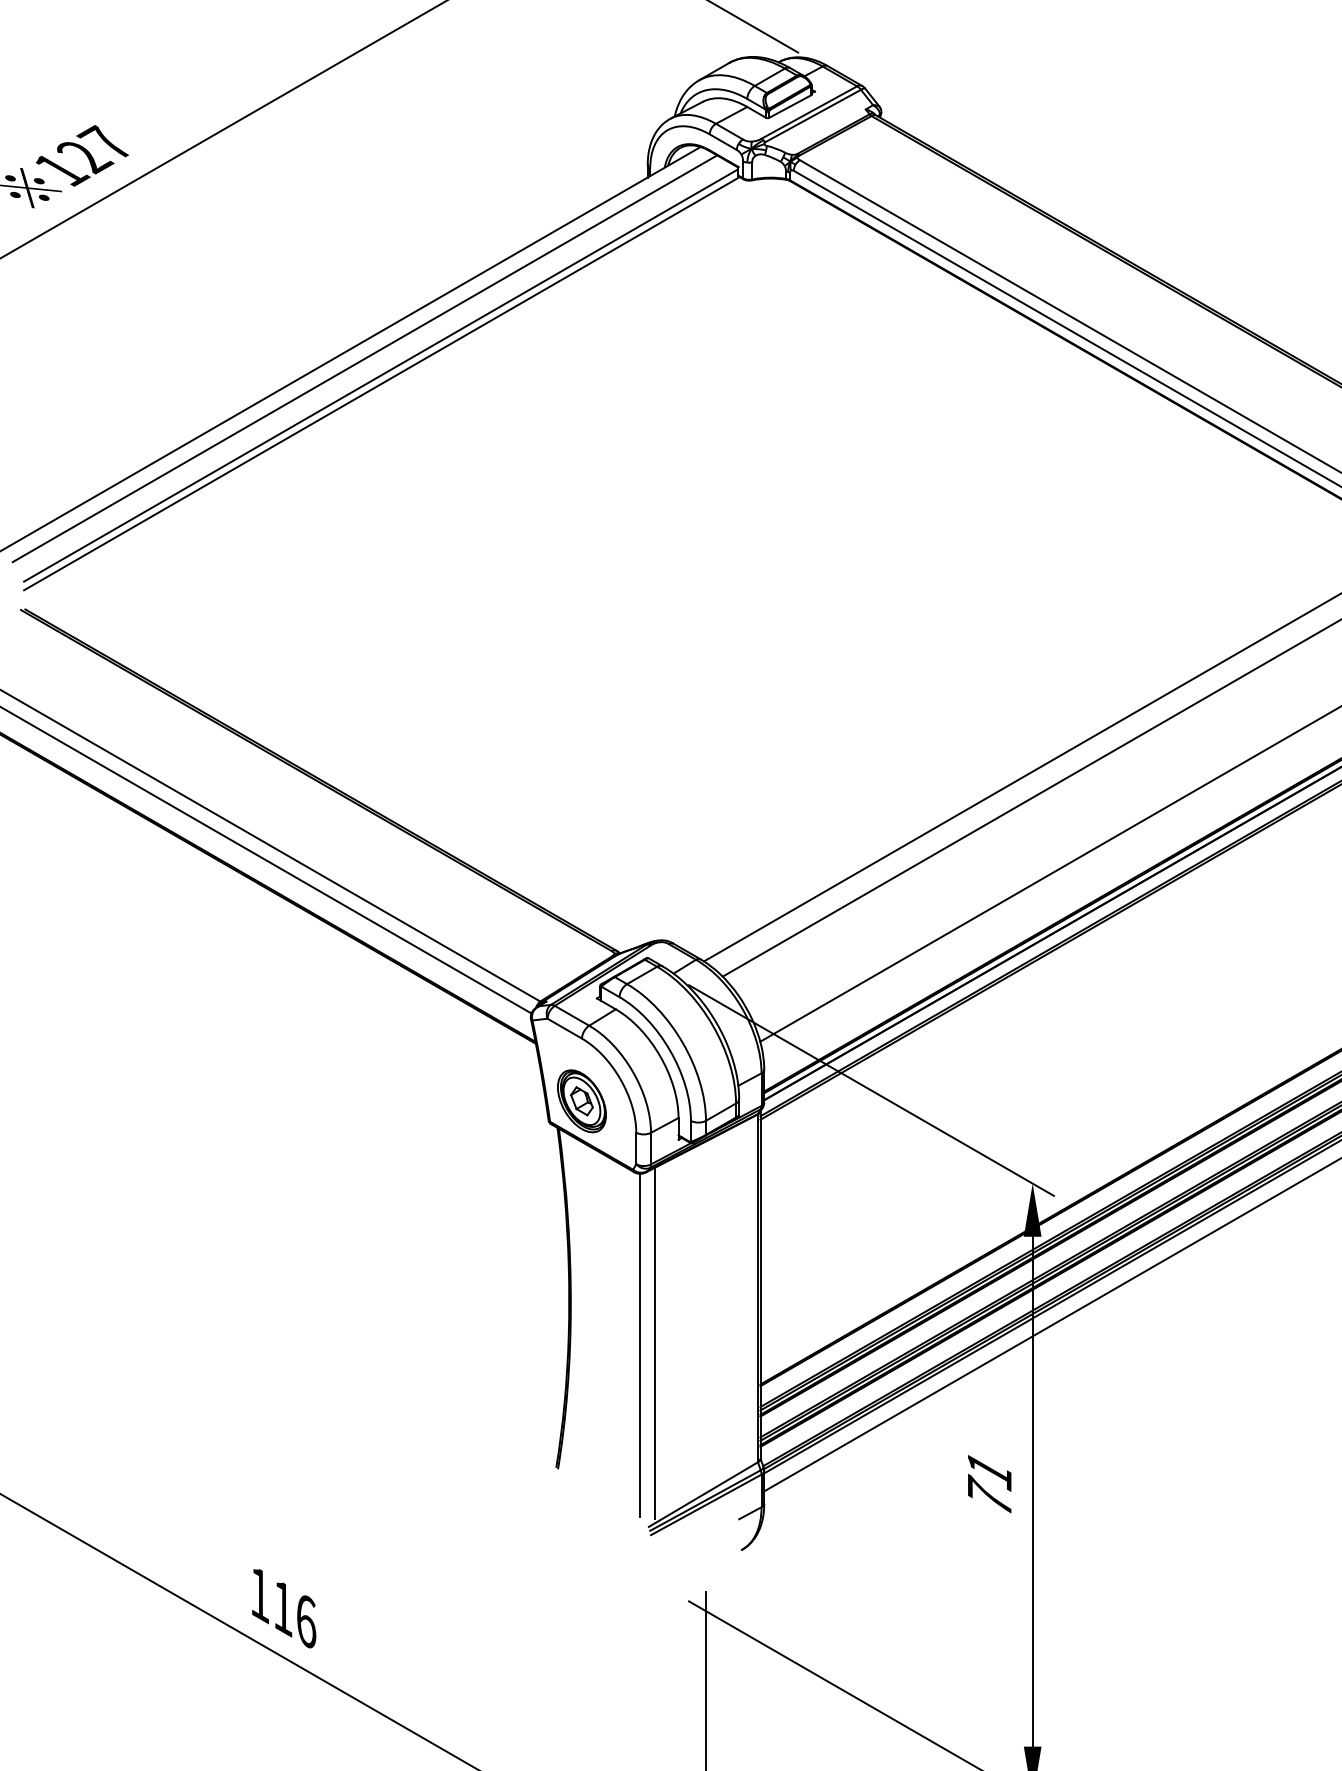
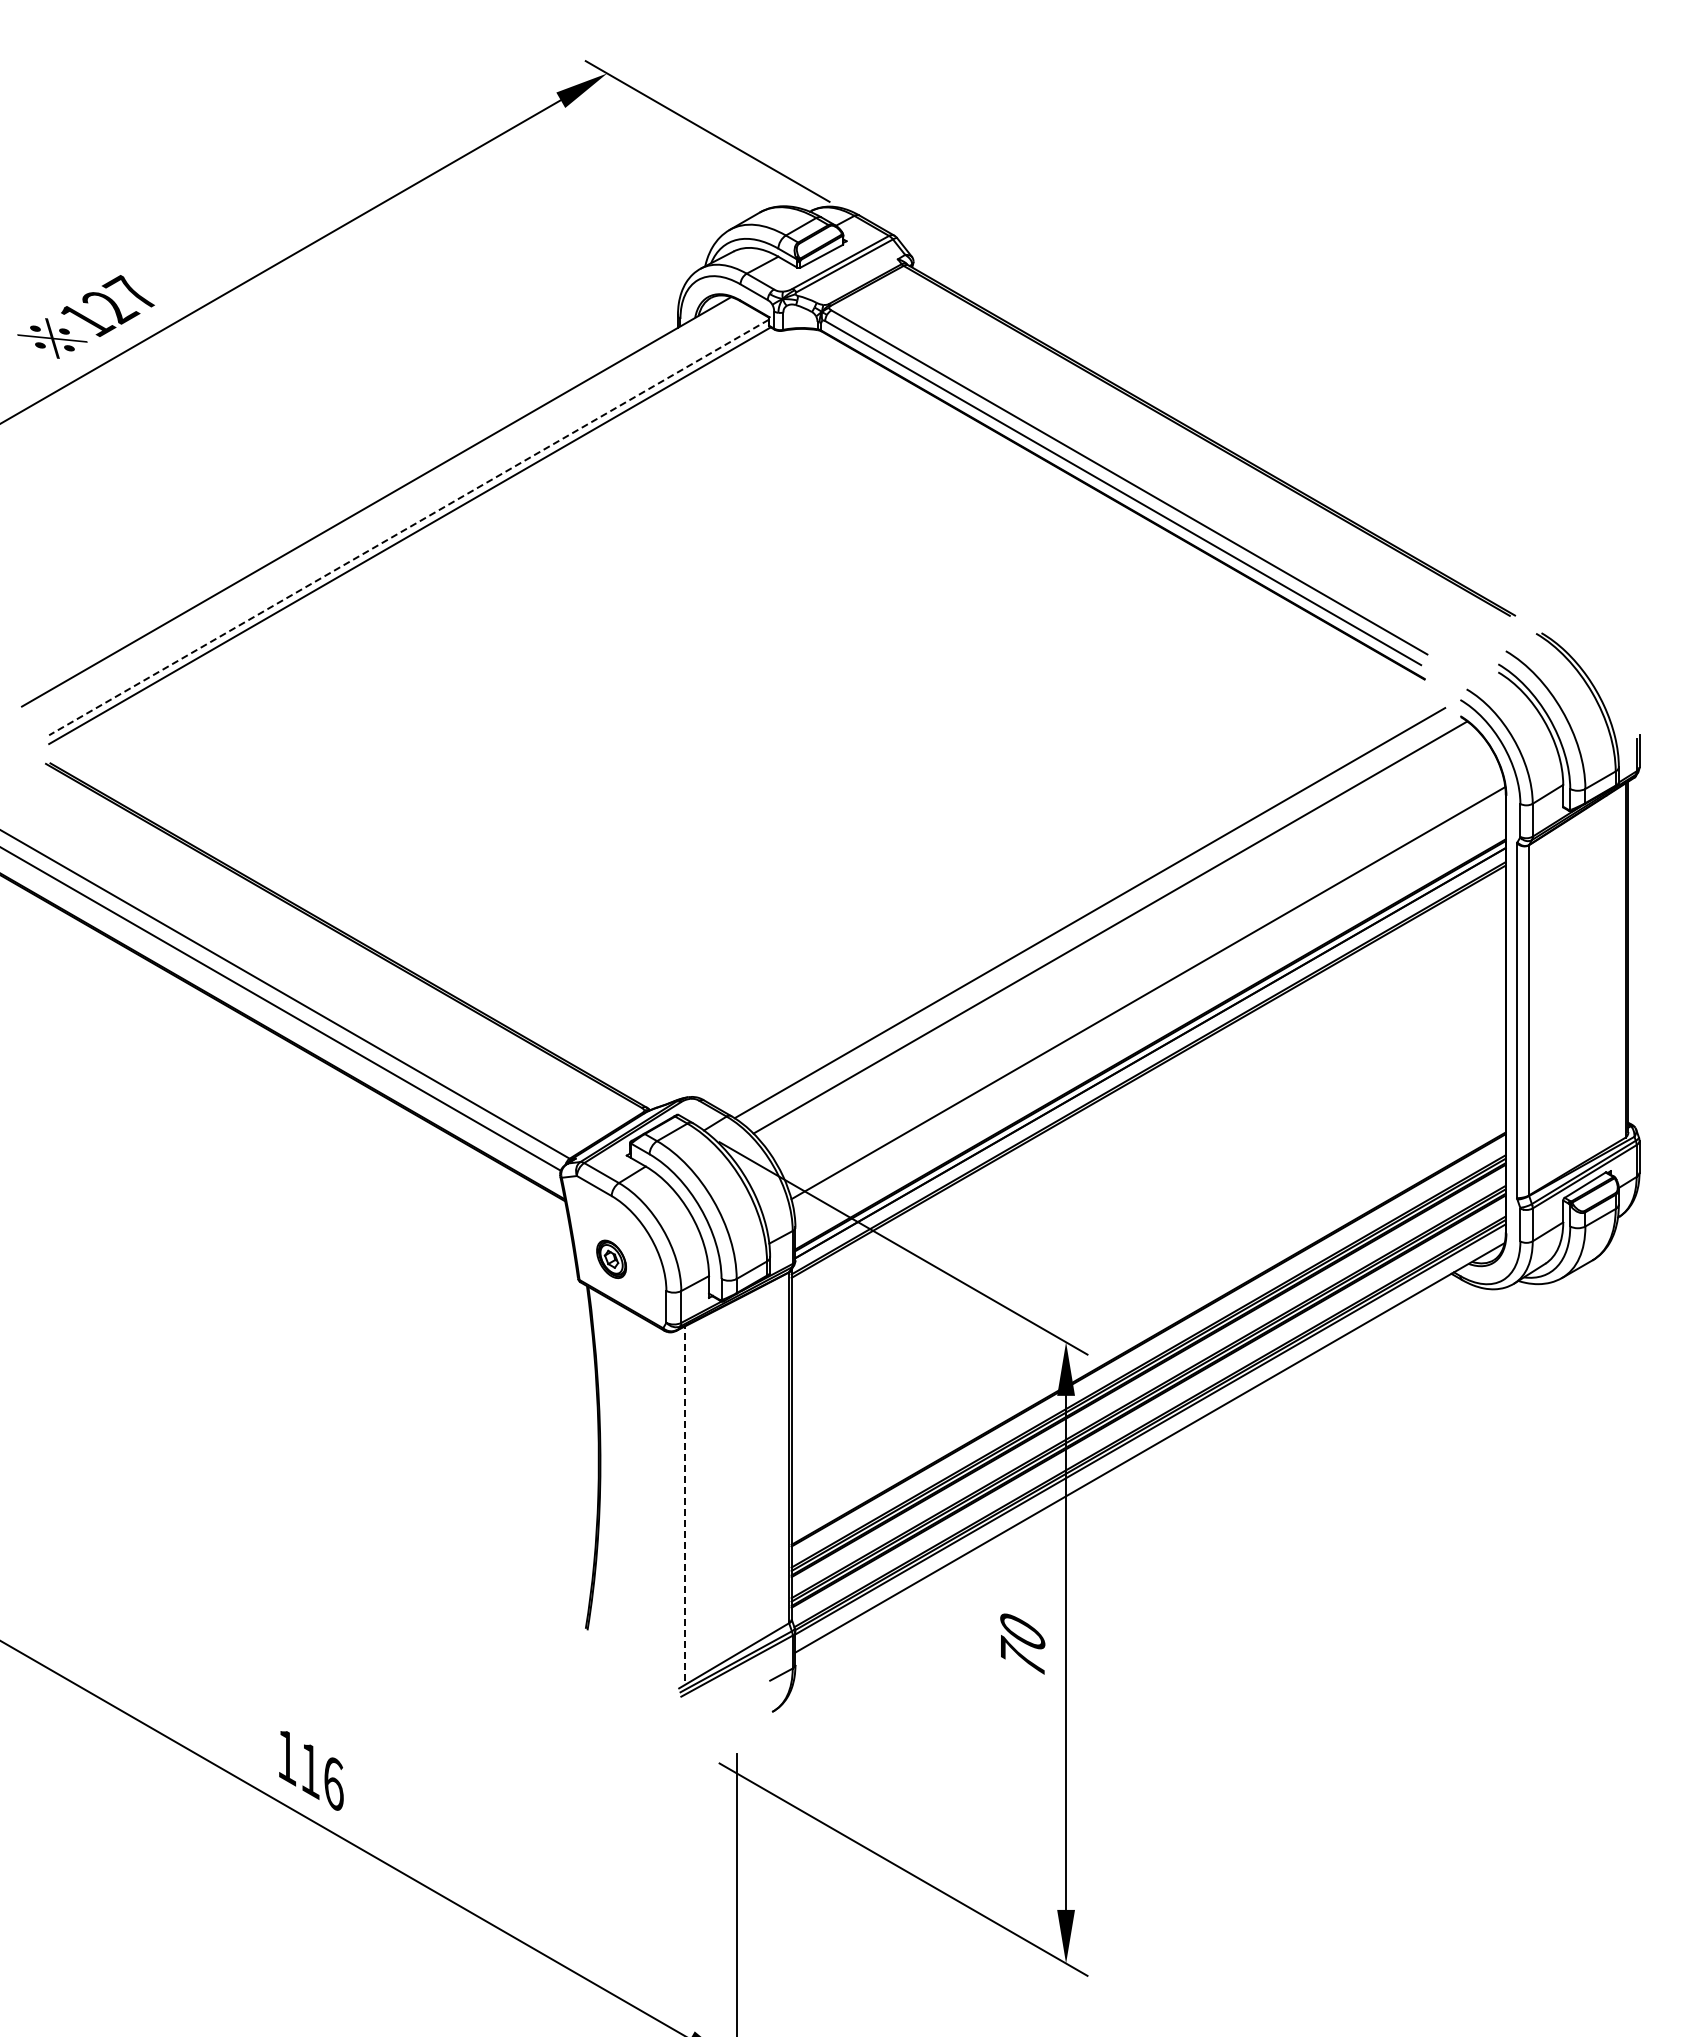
line: (364, 358) -> (392, 510), removed
line: (381, 375) -> (409, 527), solid -> dashed
part: (581, 1101) -> (611, 1259), size x0.6
line: (655, 1342) -> (685, 1502), solid -> dashed
line: (640, 1345) -> (670, 1505), removed
text: (989, 1472) -> (1022, 1633), 71 -> 70

